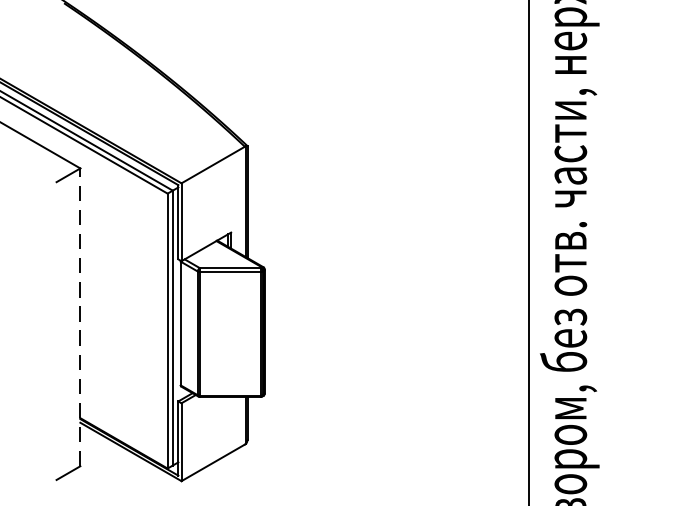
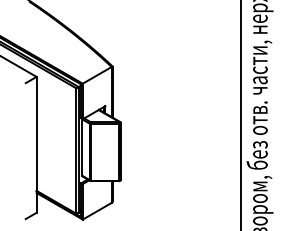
line: (80, 316) -> (36, 144), dashed -> solid

